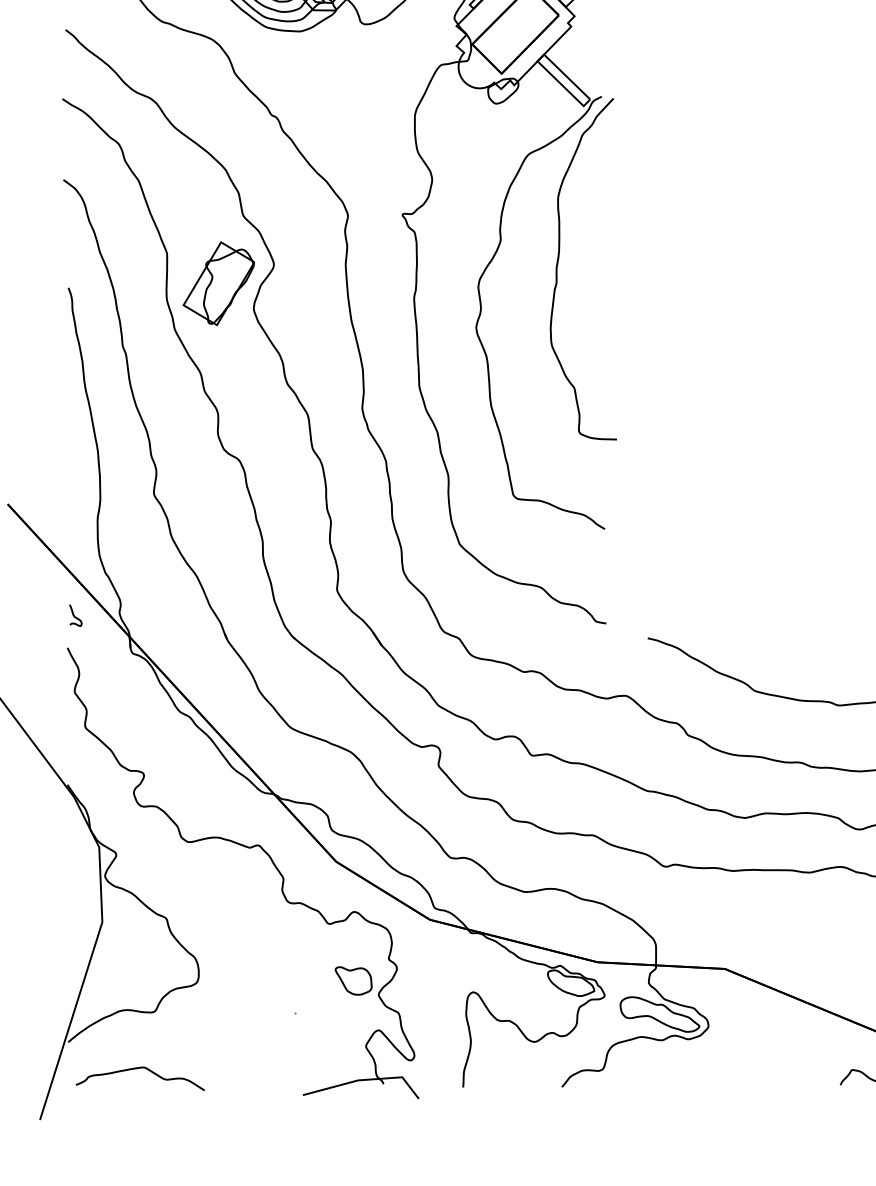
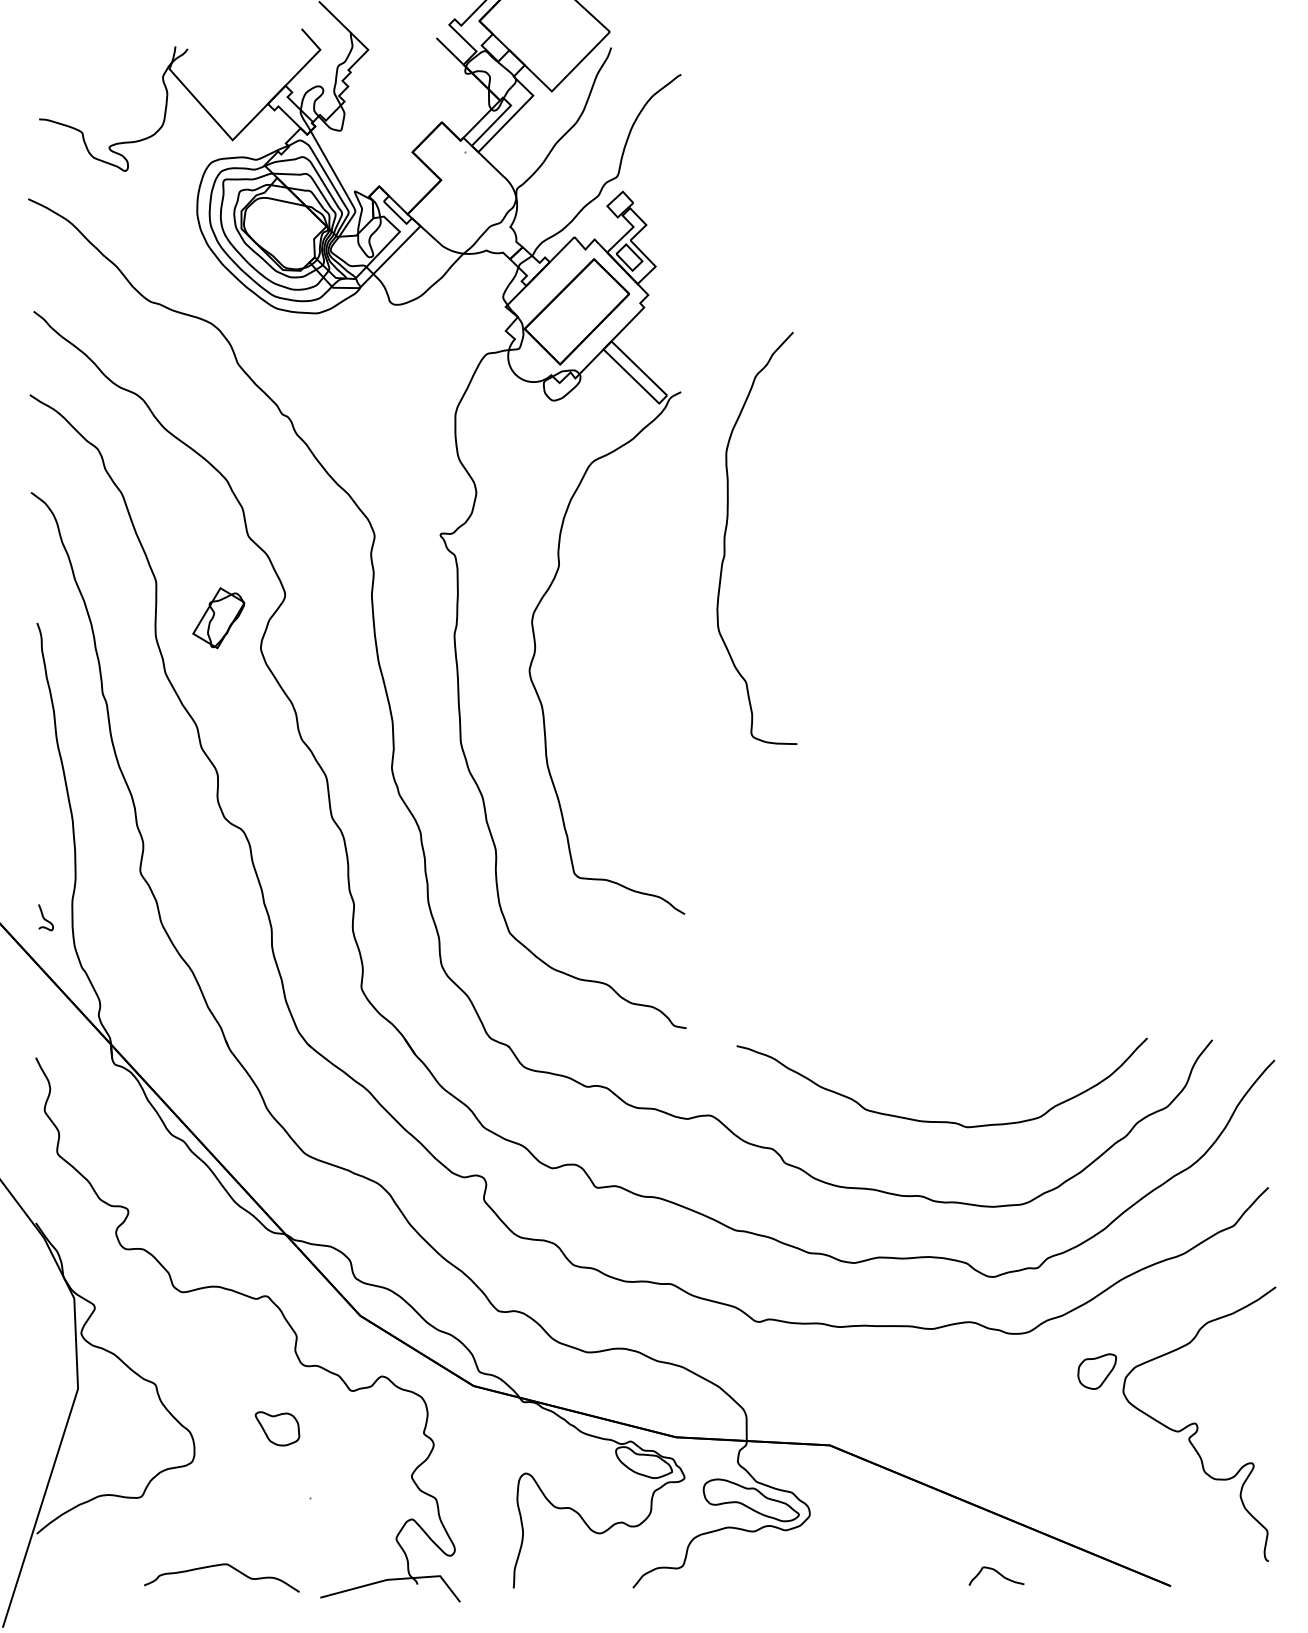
curve: (558, 264) -> (726, 532), moved
part: (218, 284) -> (218, 618), size x0.6
curve: (74, 615) -> (44, 917), moved
part: (353, 980) -> (277, 1428), moved
curve: (136, 1069) -> (217, 1566), moved

